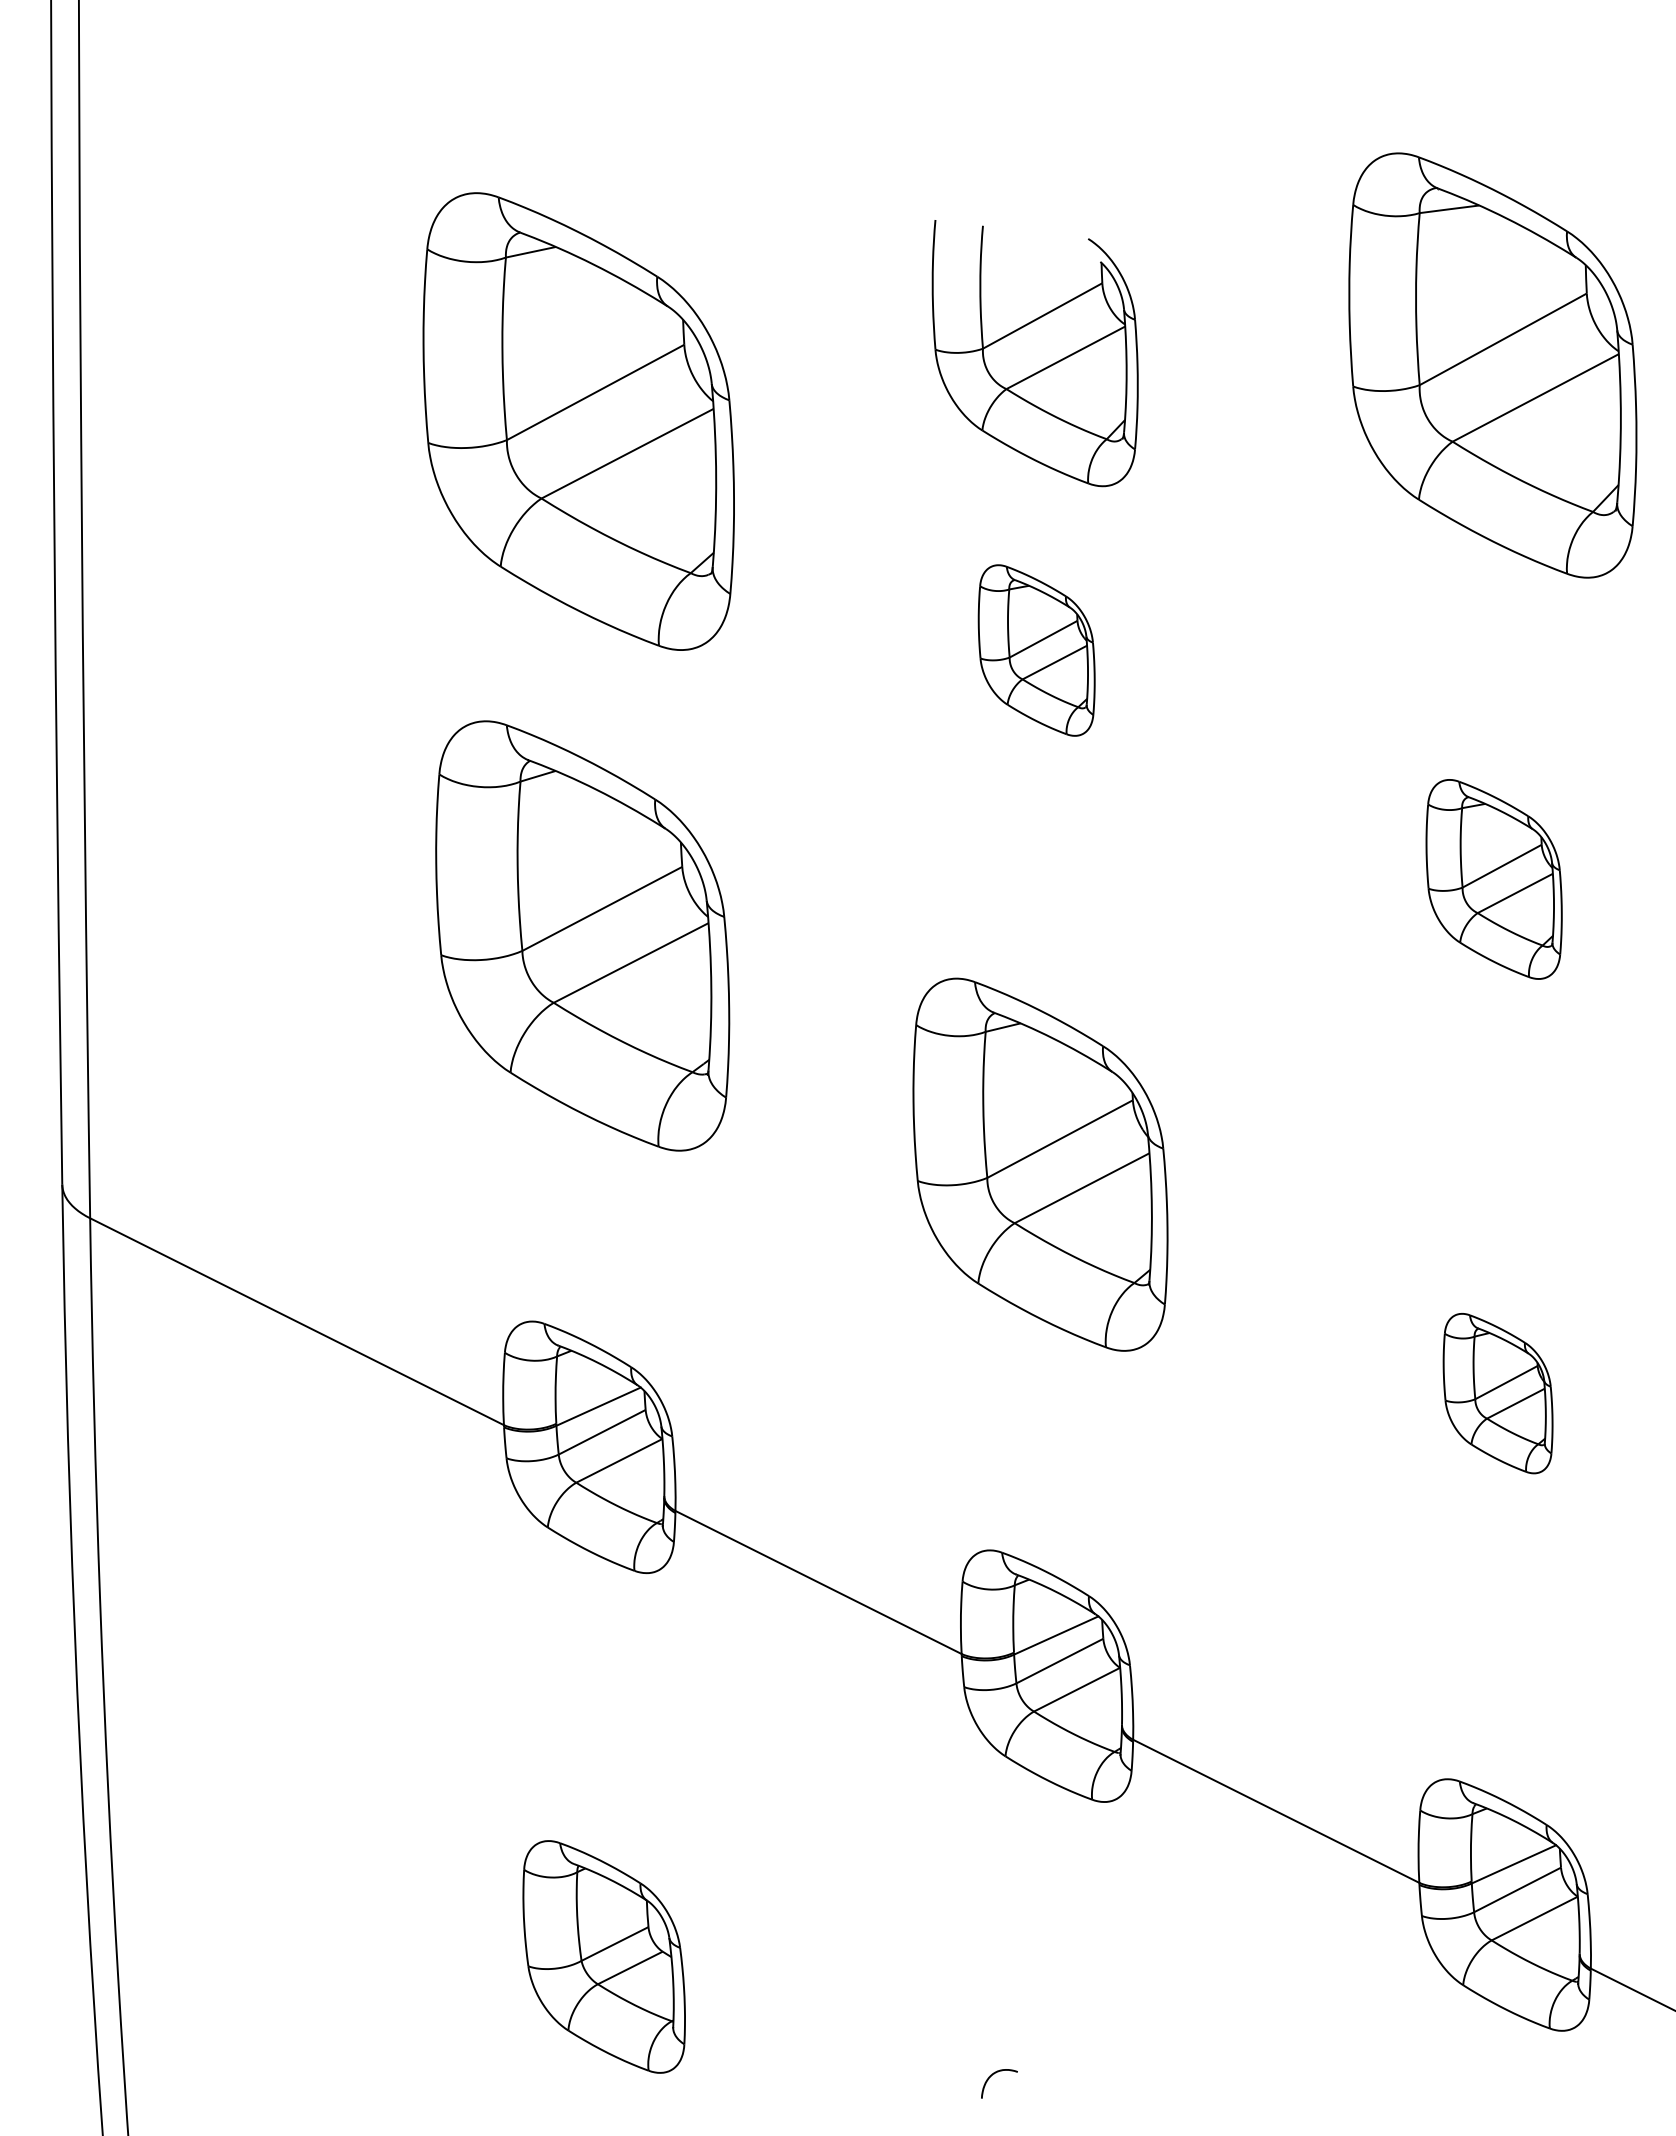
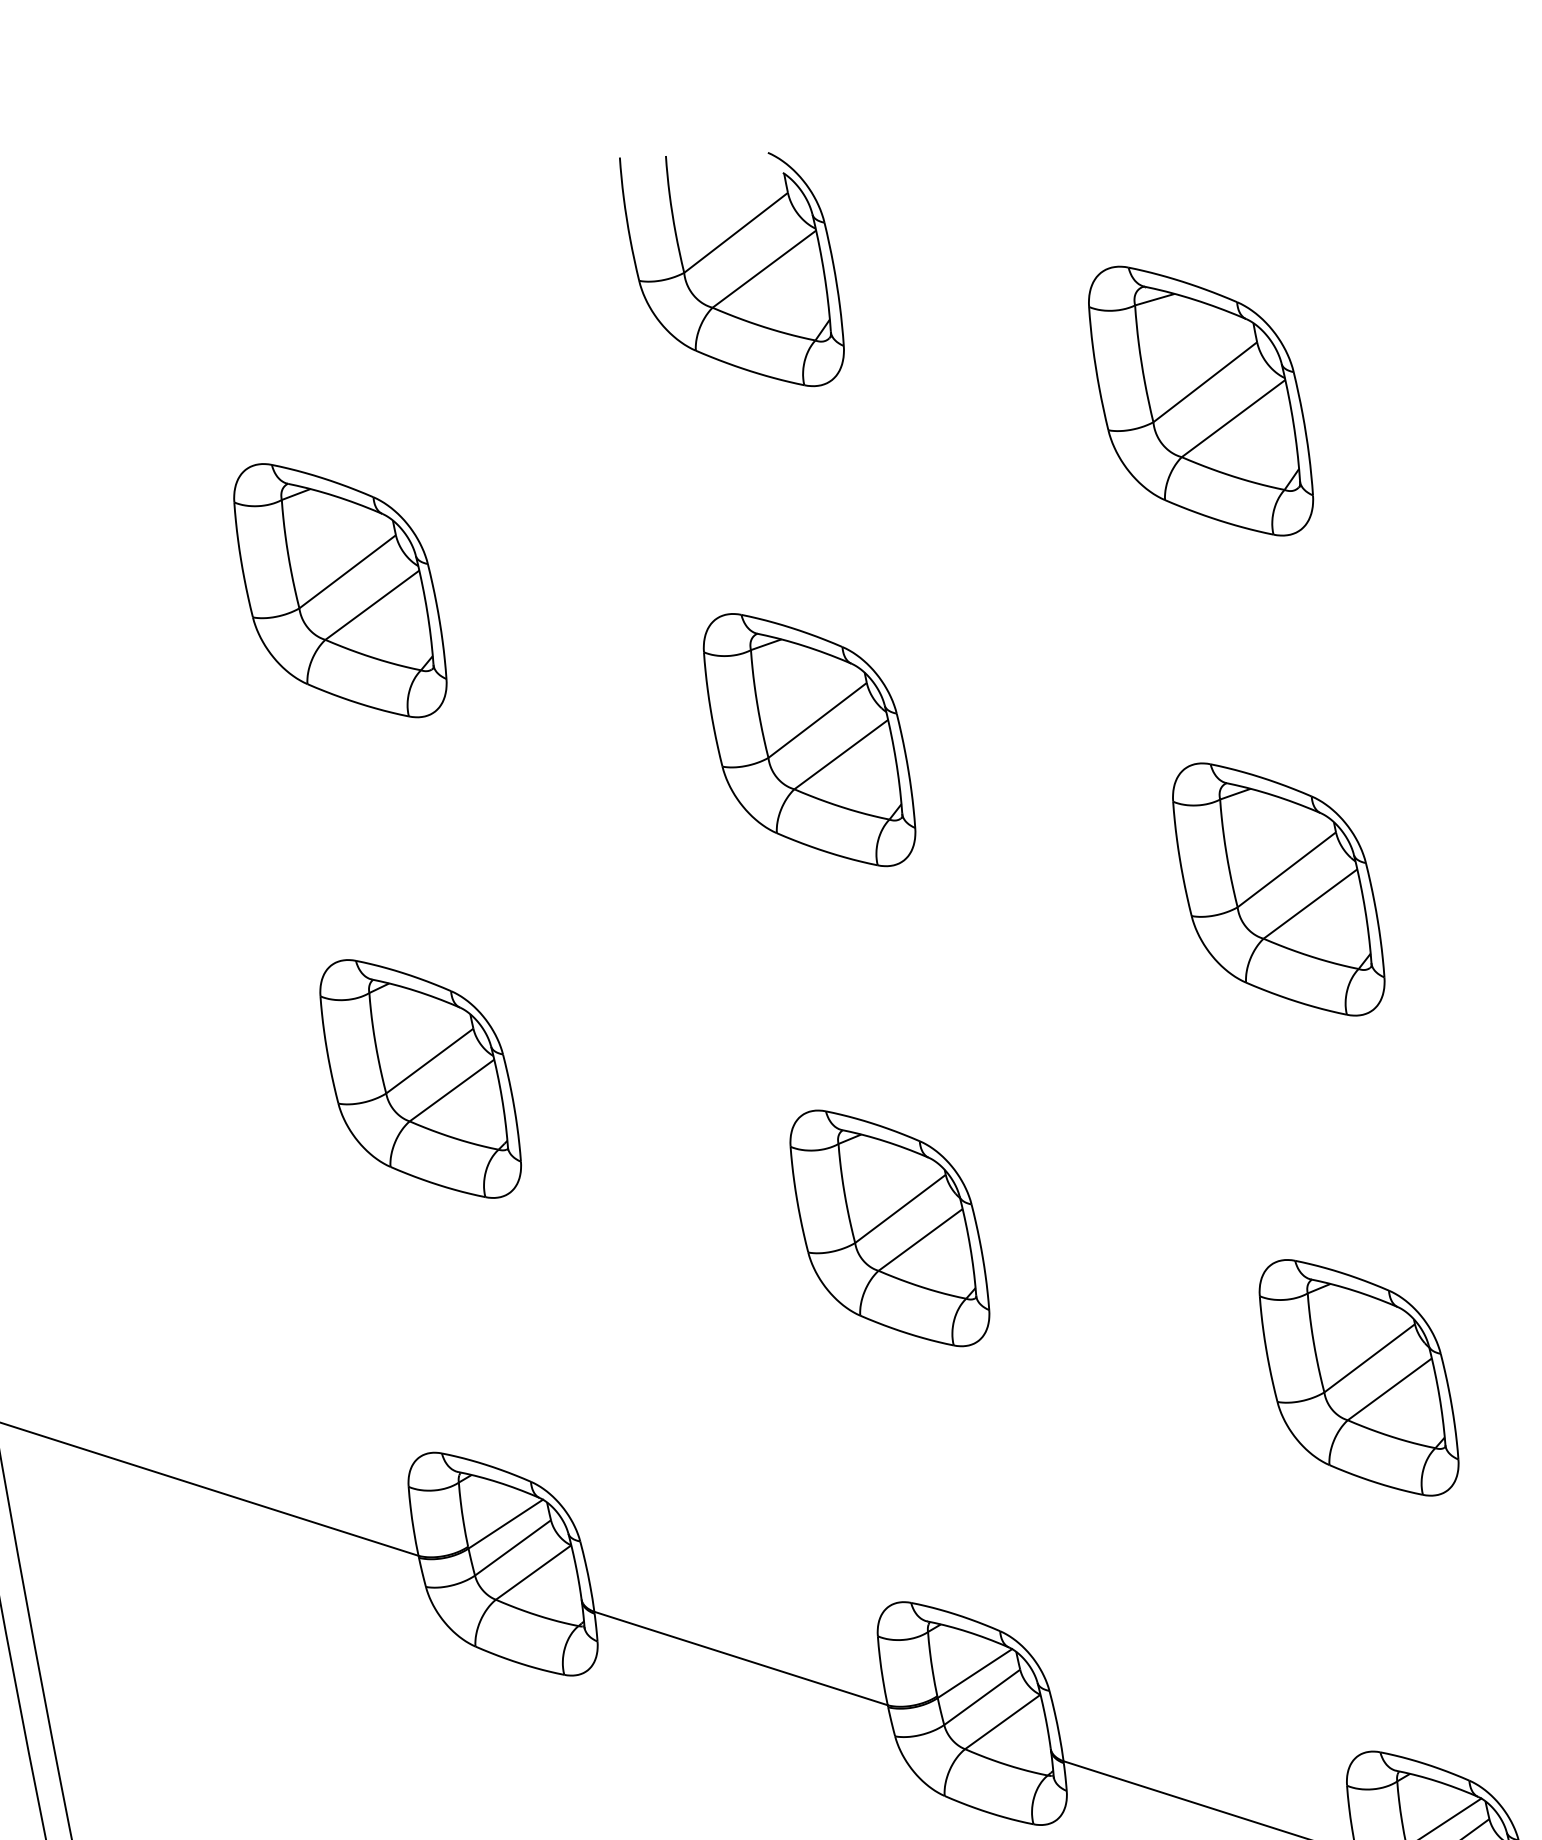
part: (1034, 353) -> (733, 269), moved
part: (1492, 365) -> (1200, 401), size x0.71
part: (578, 421) -> (339, 590), size x0.62
part: (1036, 650) -> (809, 740), size x1.67
part: (1493, 879) -> (1278, 889), size x1.43
part: (582, 935) -> (420, 1078), size x0.62
part: (1040, 1164) -> (889, 1228), size x0.71
part: (1497, 1393) -> (1358, 1377), size x1.67

